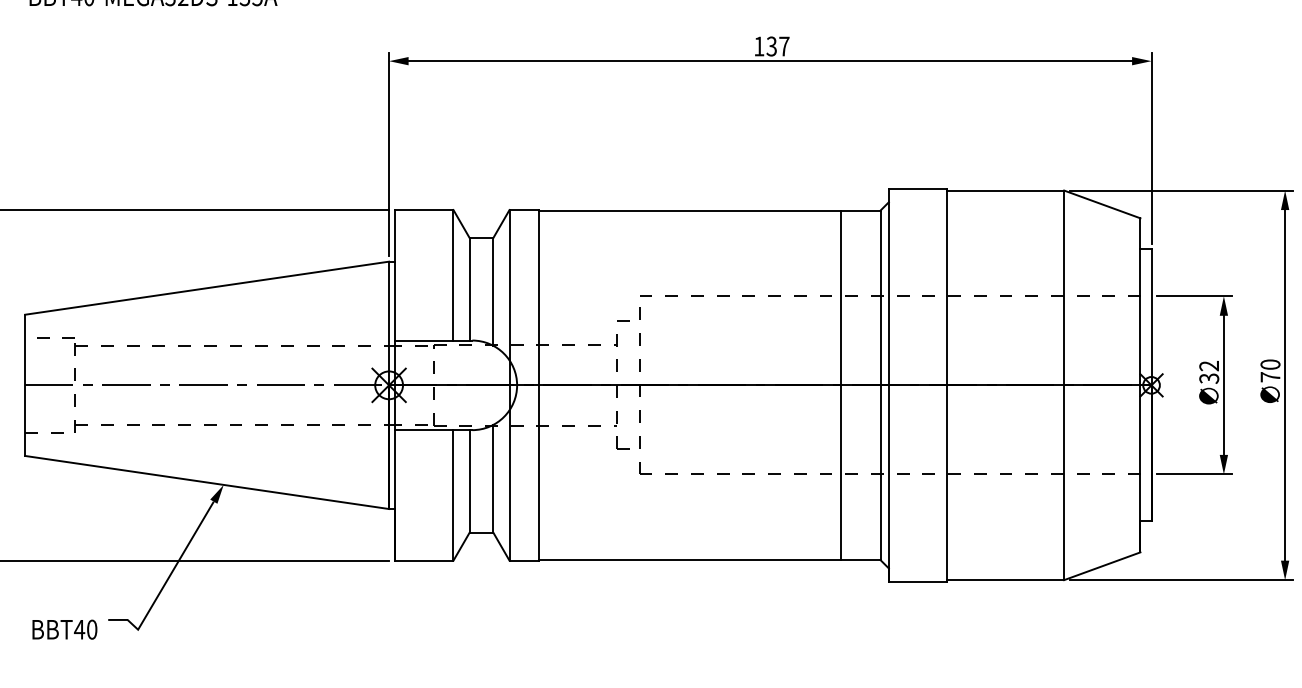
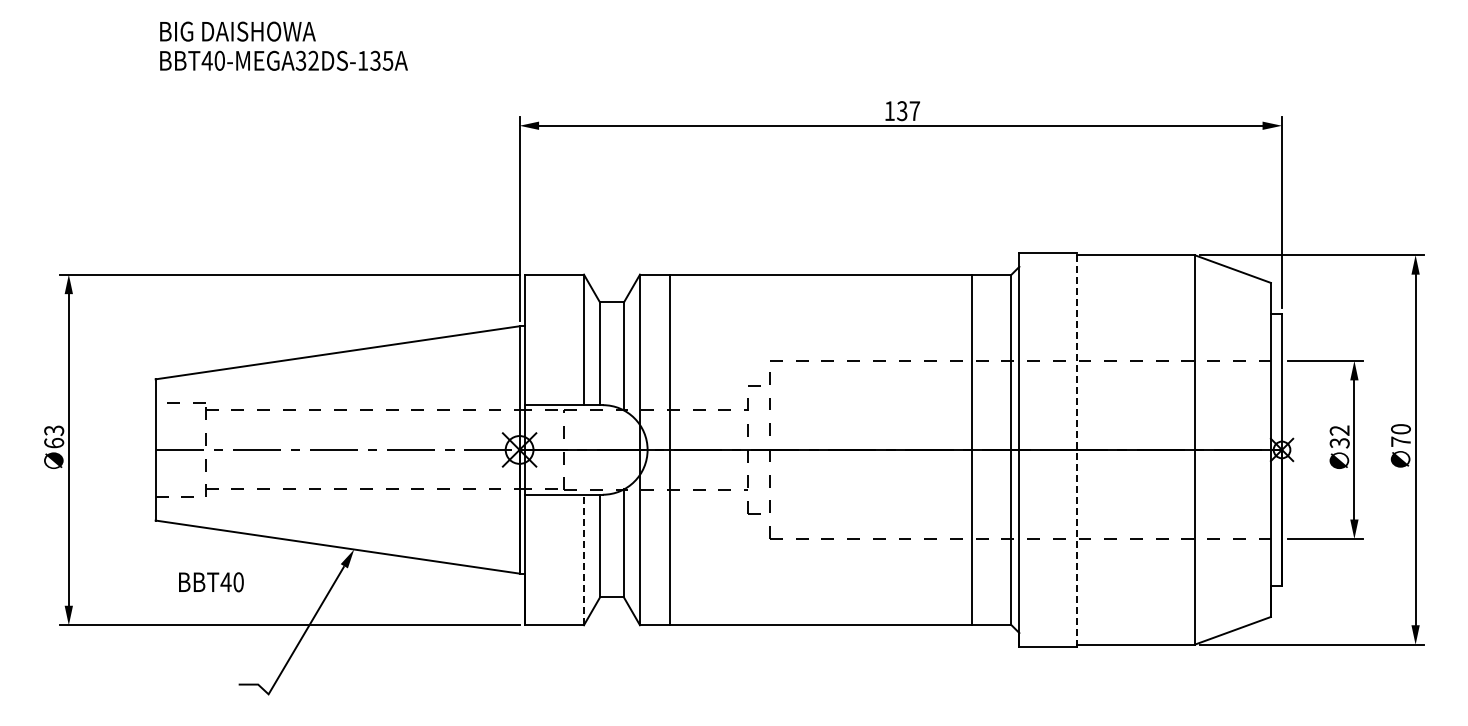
line: (947, 384) -> (1077, 449), solid -> dashed
line: (453, 494) -> (583, 559), solid -> dashed
text: (65, 629) -> (211, 582), moved

